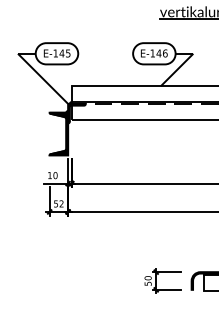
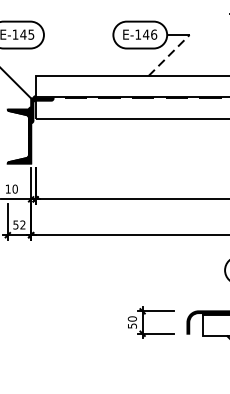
line: (177, 69) -> (169, 54), solid -> dashed

